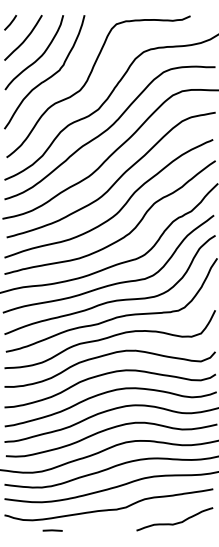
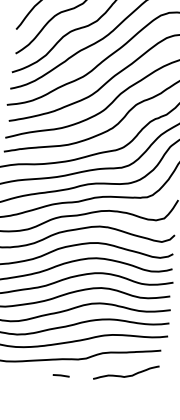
line: (52, 530) -> (61, 375), moved

